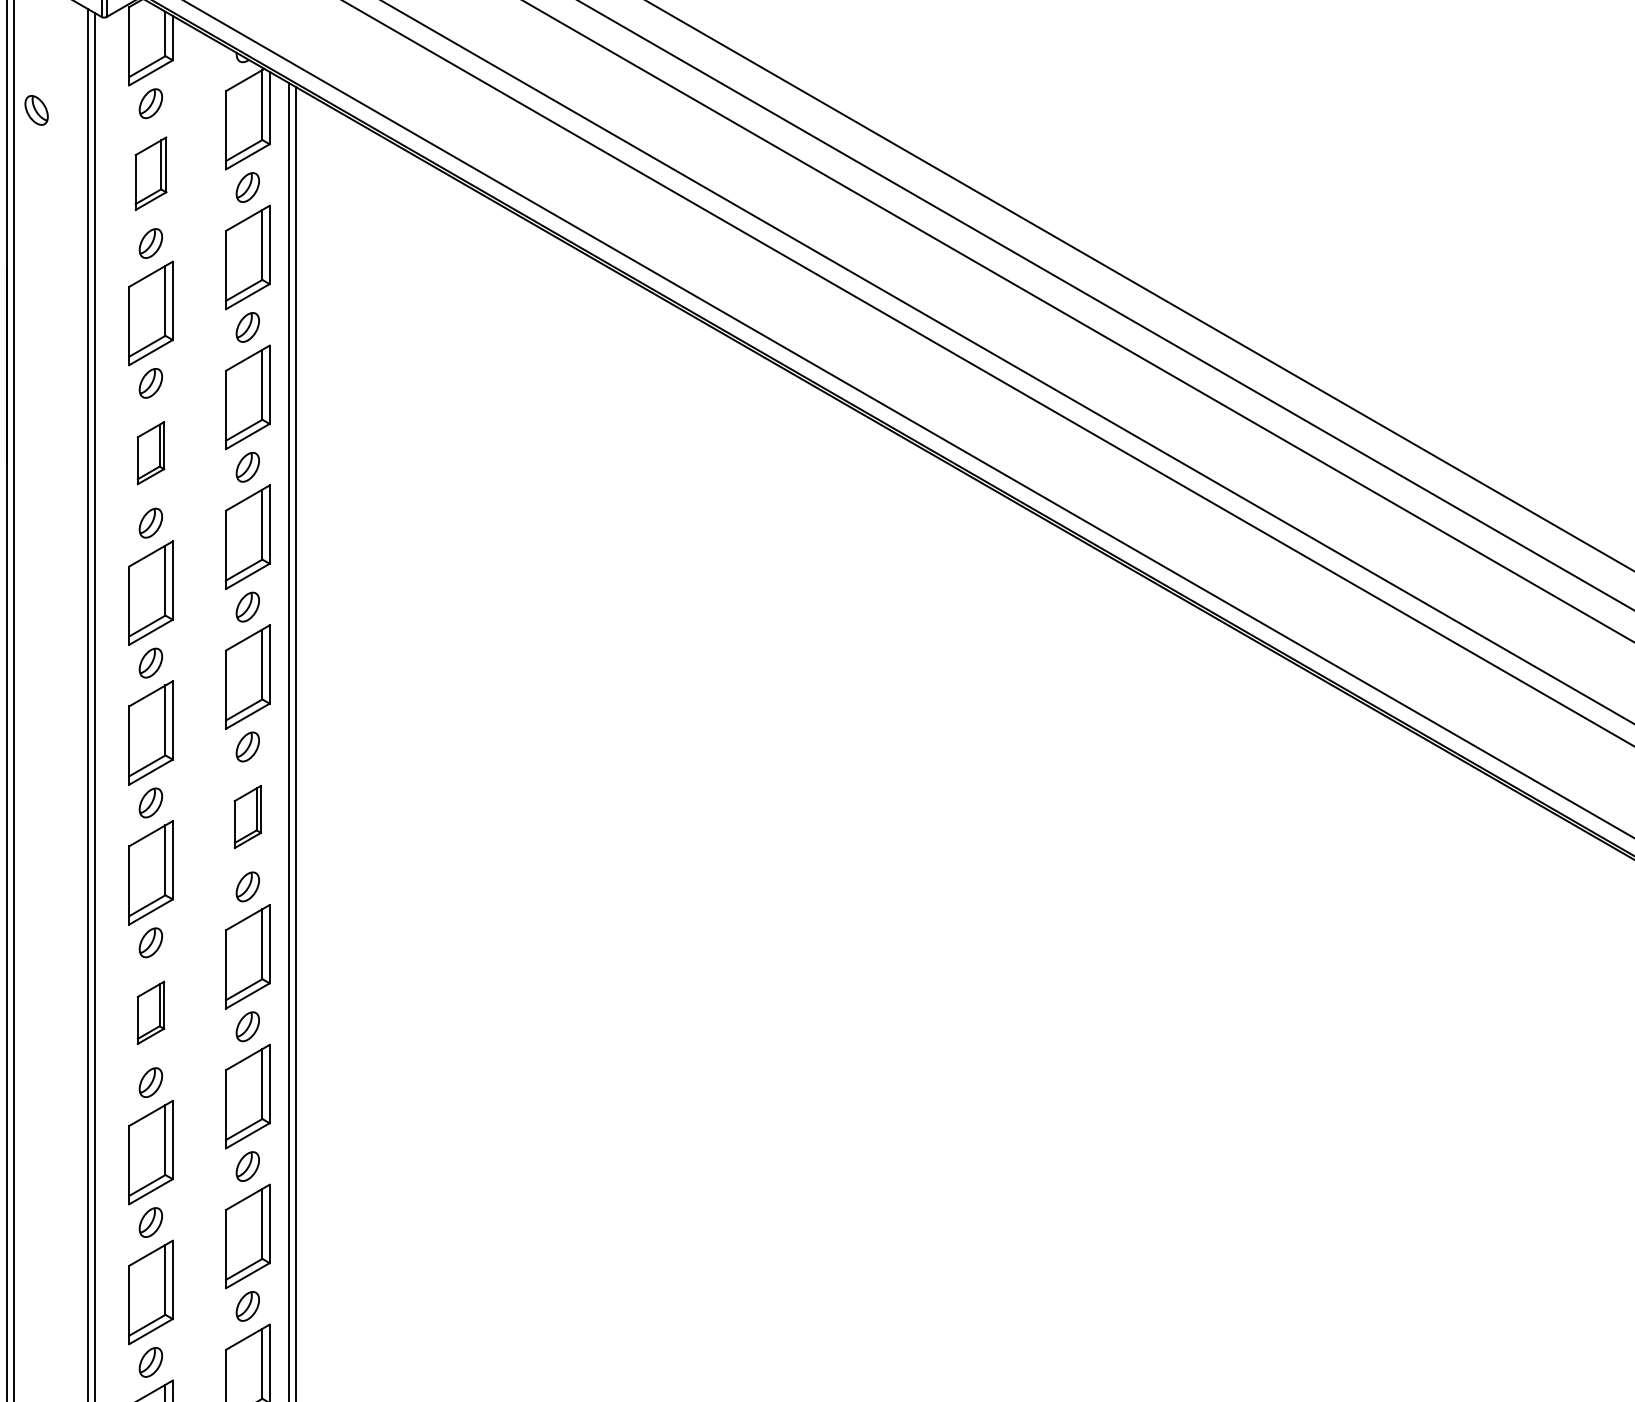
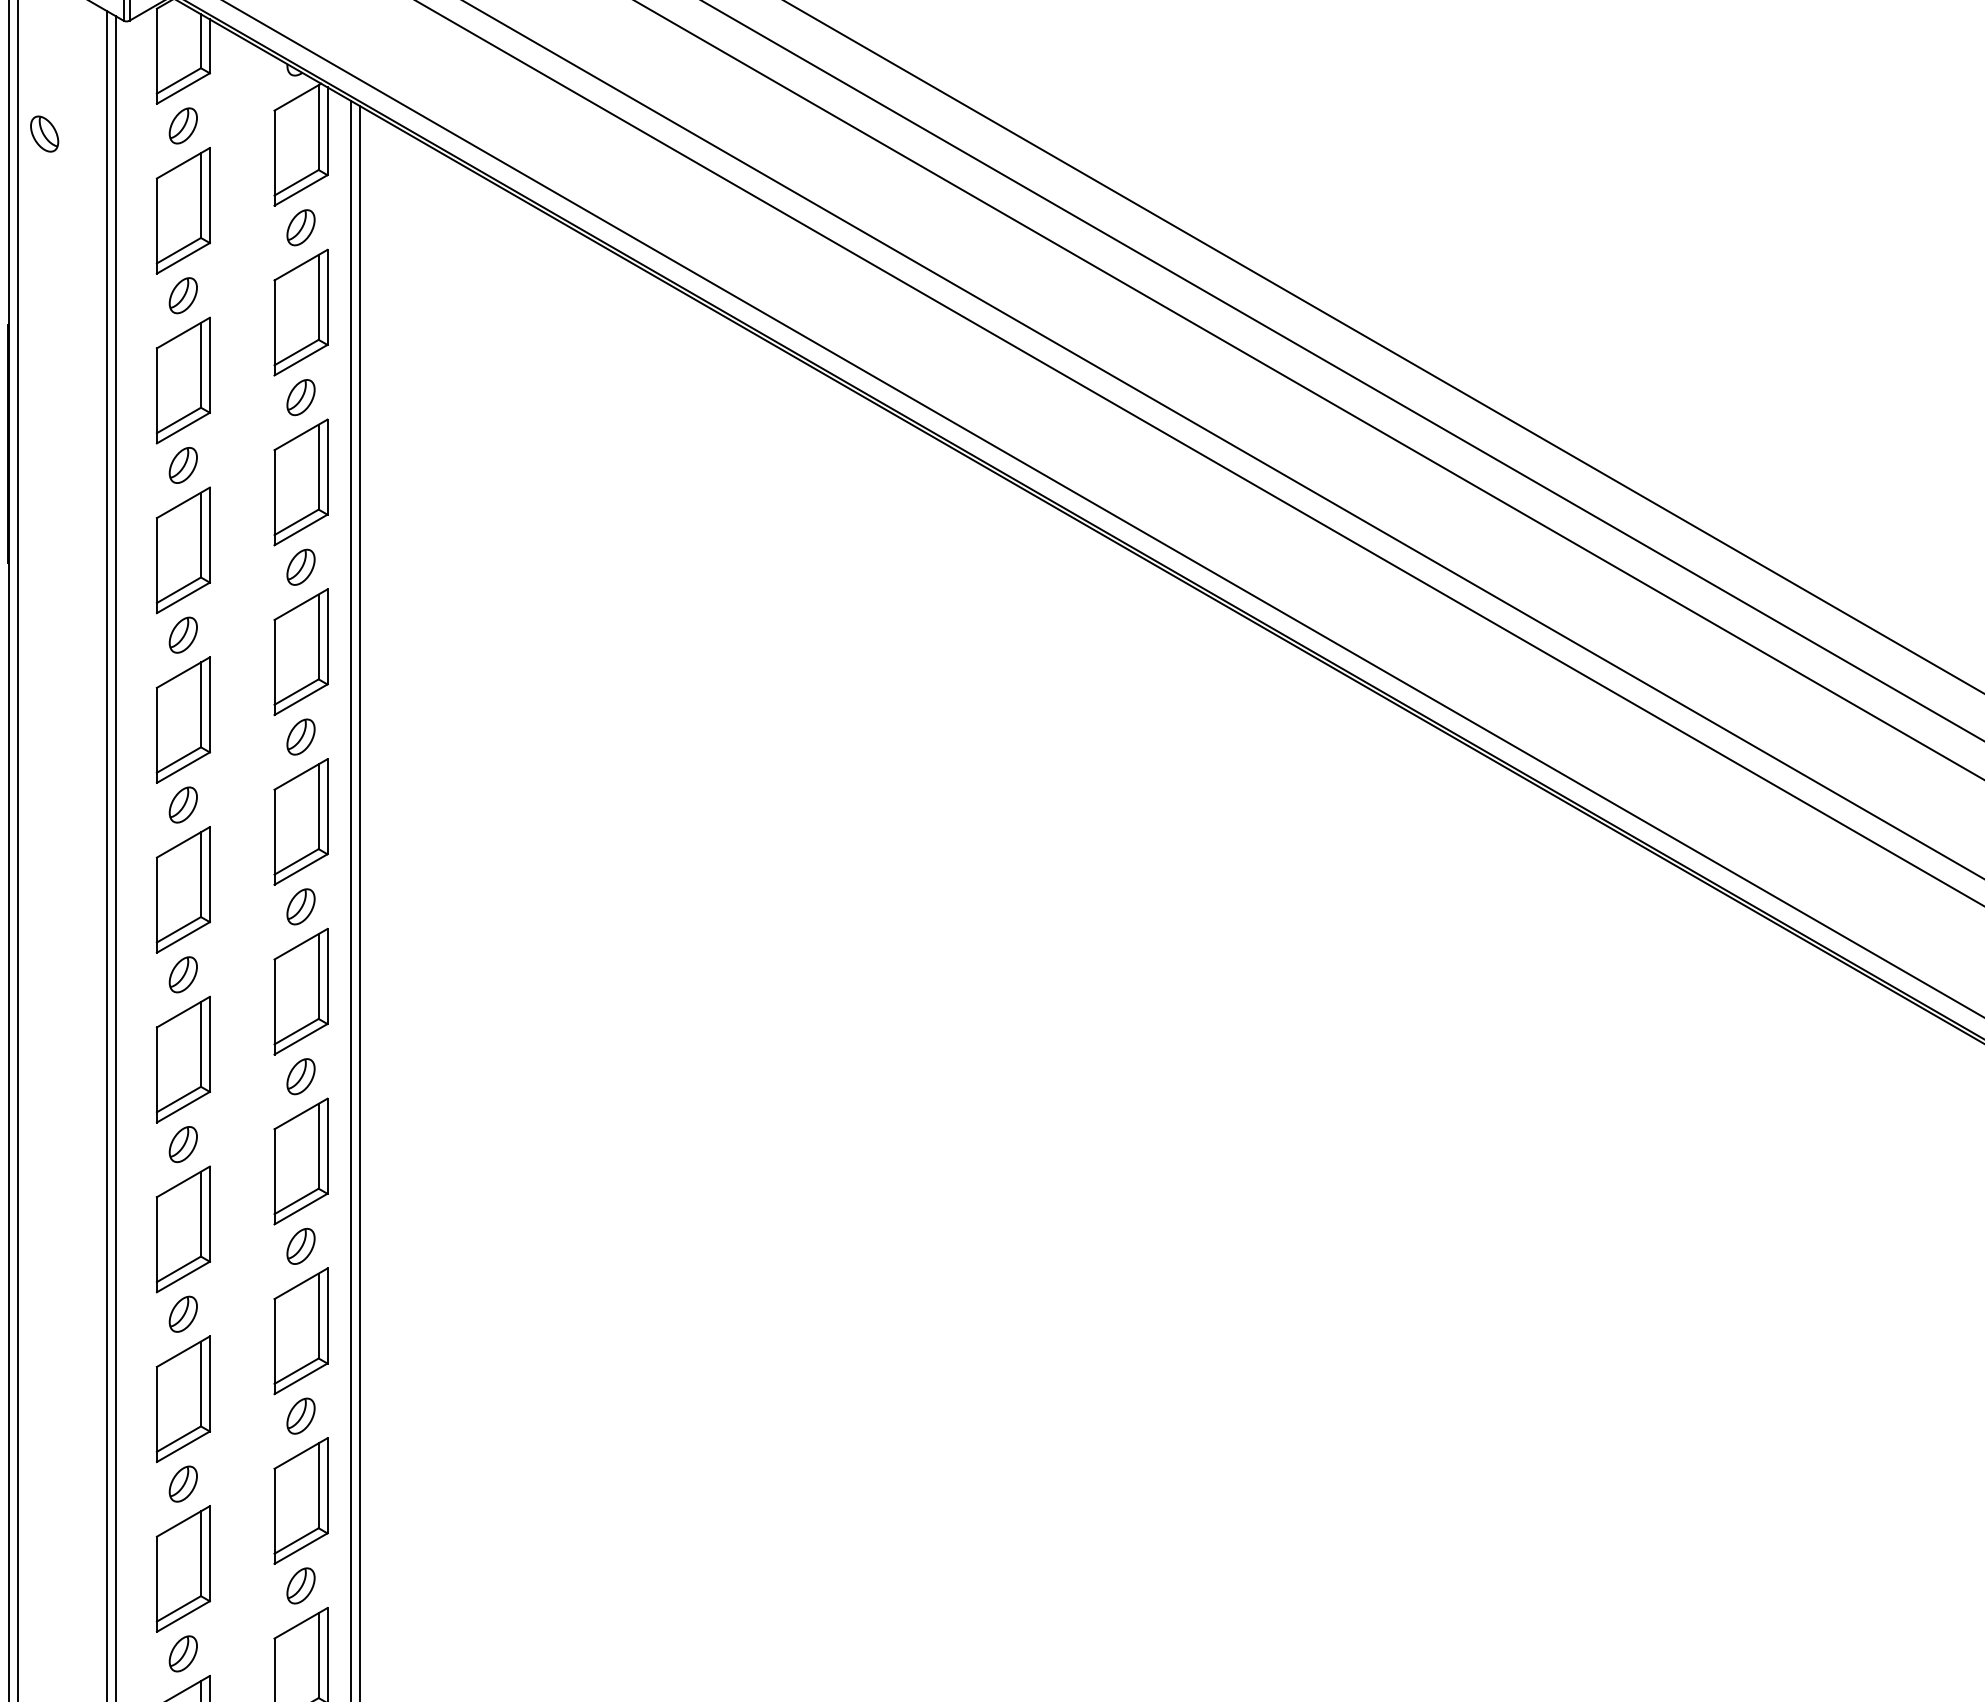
part: (150, 173) -> (182, 210), size x1.43
part: (150, 452) -> (182, 549), size x1.67
part: (247, 816) -> (300, 991), size x1.67
part: (150, 1012) -> (182, 1229), size x1.67

